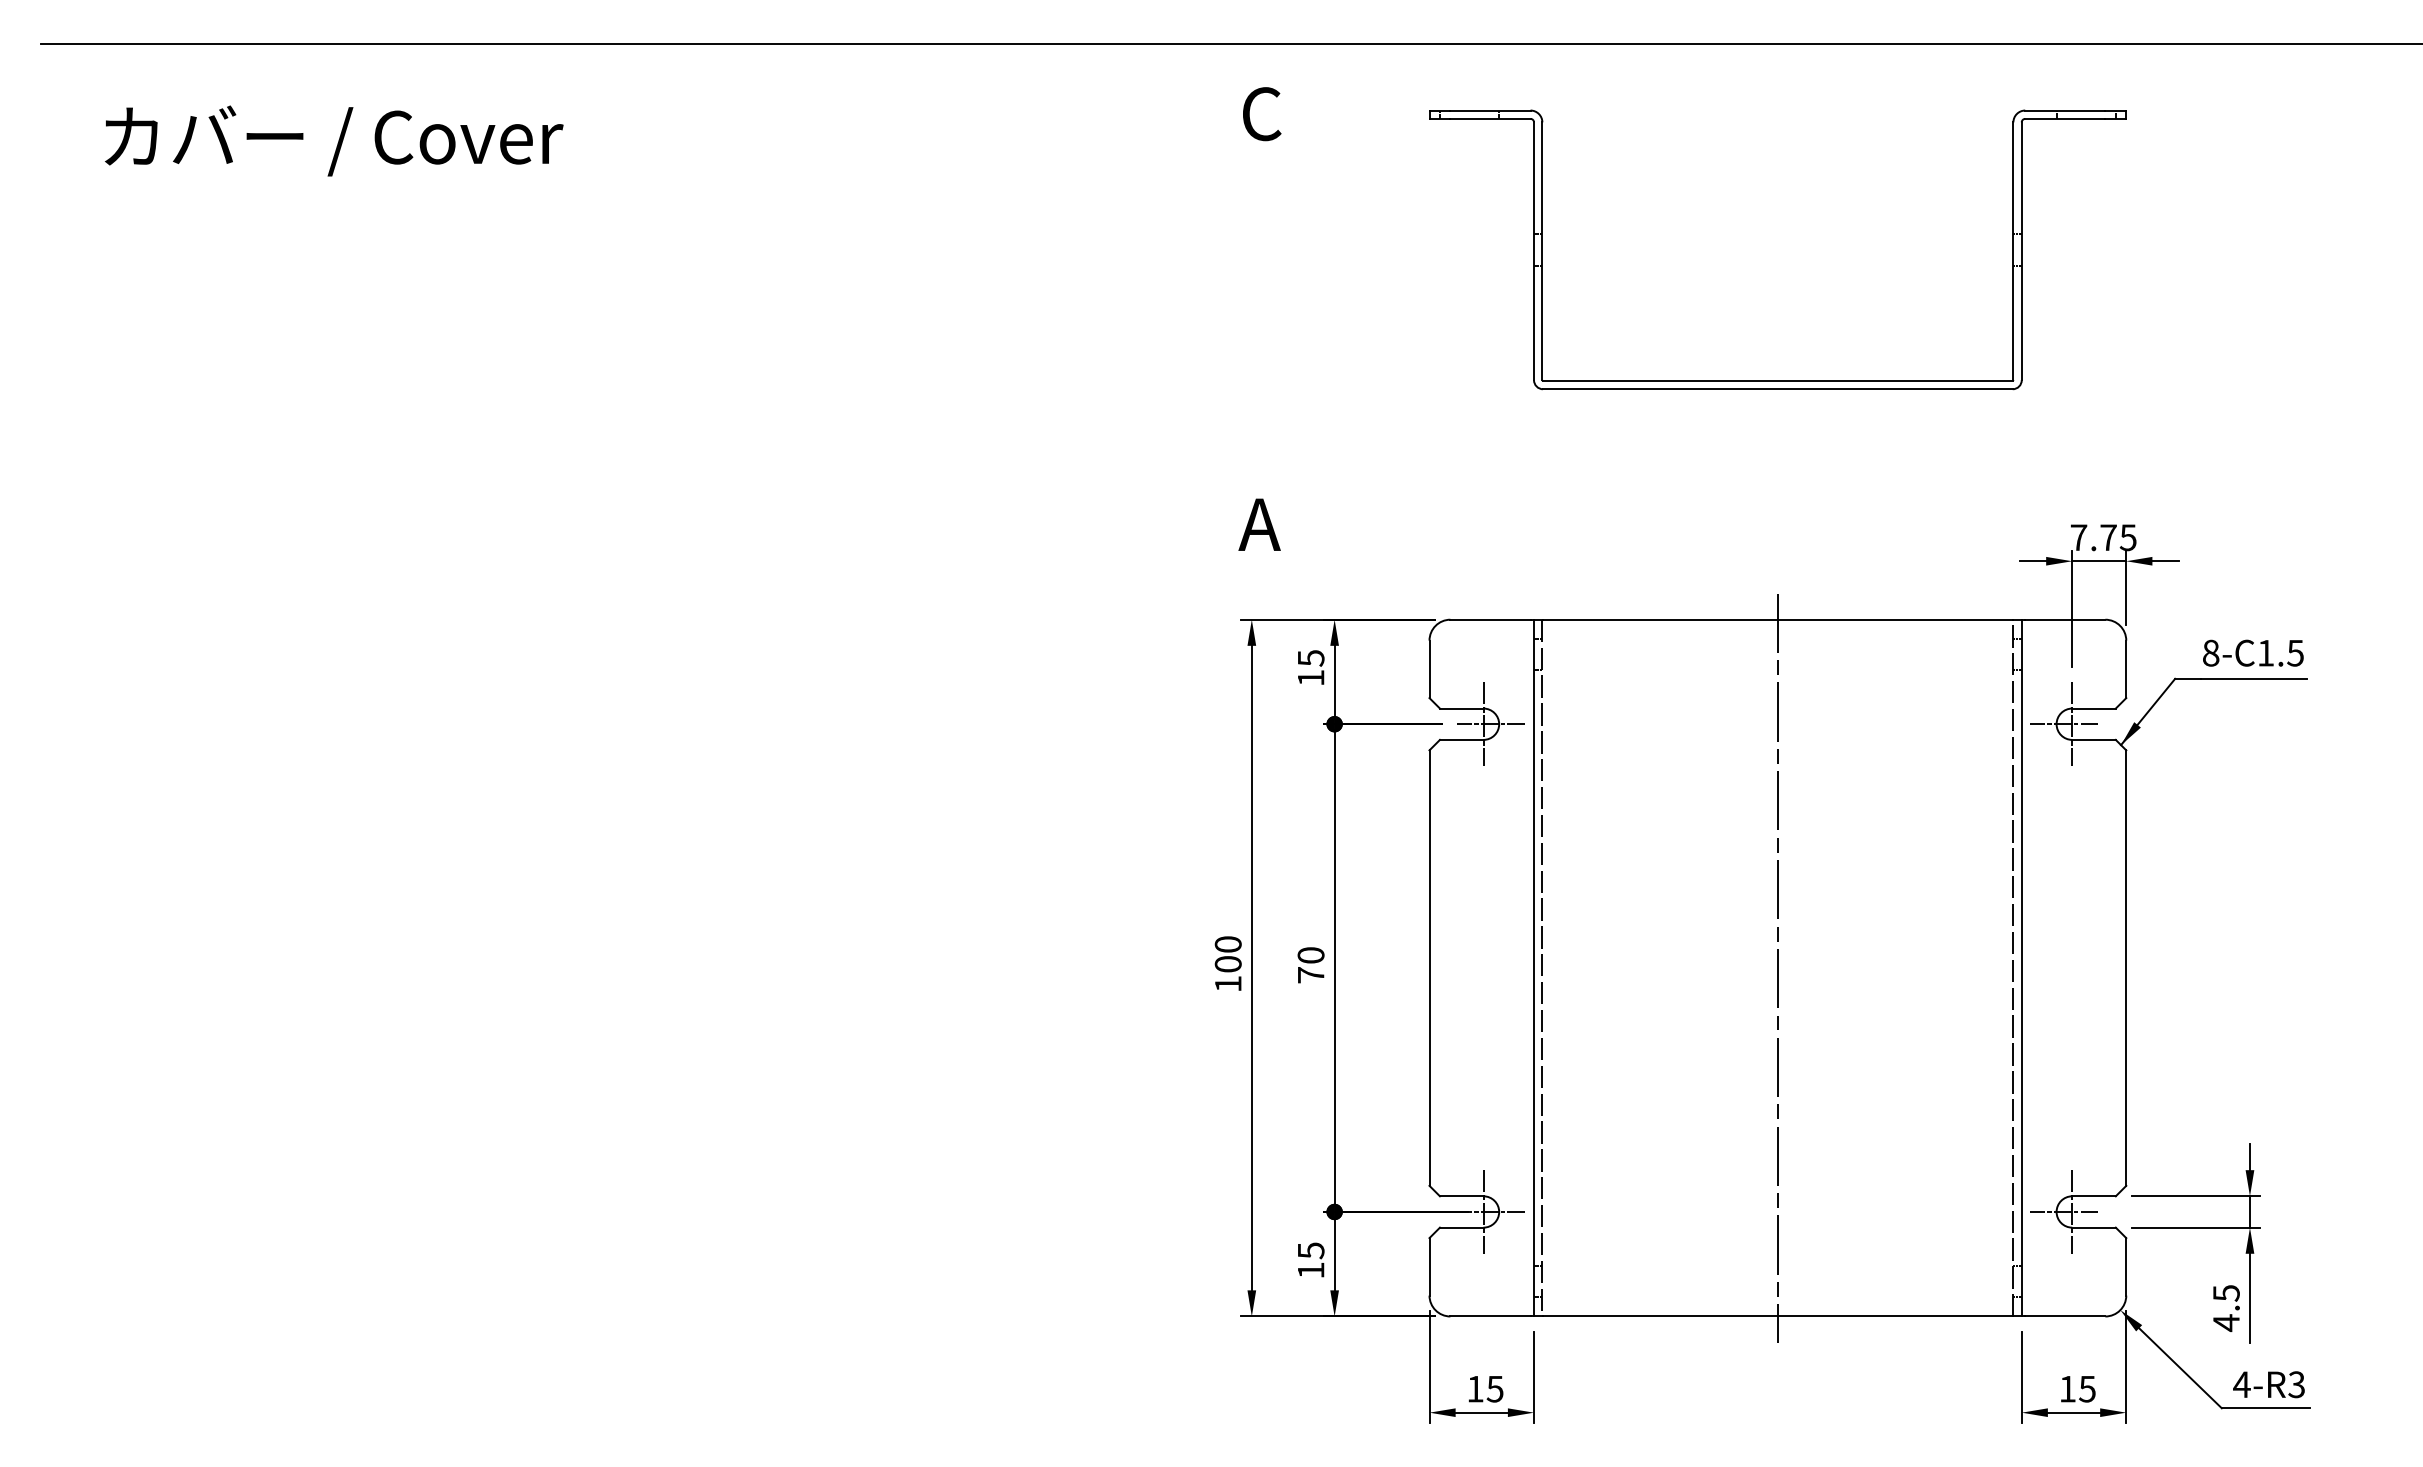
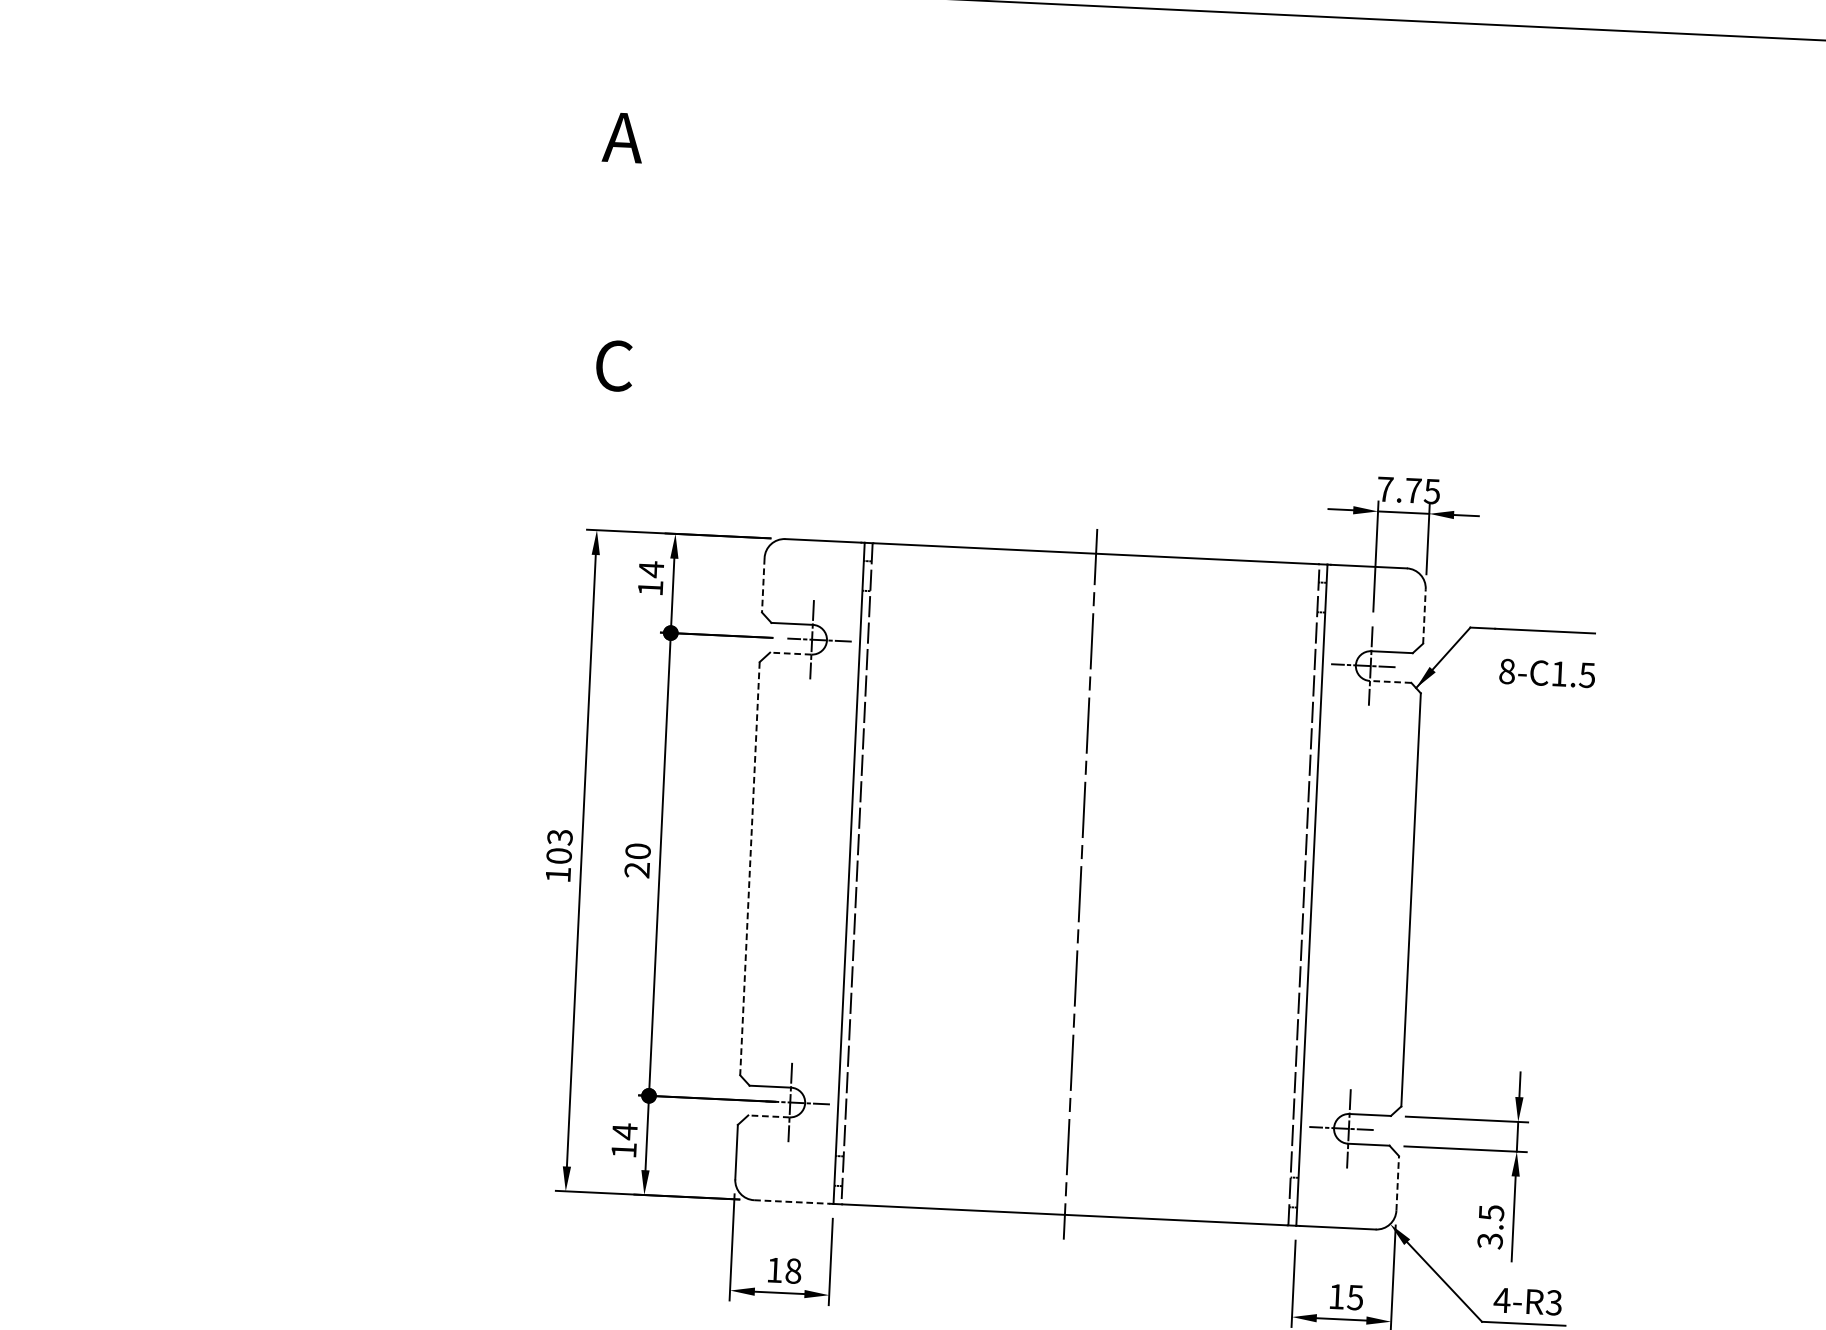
text: (1262, 114) -> (614, 366), moved
part: (1777, 380) -> (1106, 326), removed
text: (1259, 524) -> (622, 137), moved
text: (2253, 652) -> (1547, 672), moved
text: (1311, 658) -> (651, 569), 15 -> 14
line: (1429, 669) -> (763, 585), solid -> dashed
line: (2126, 669) -> (1424, 616), solid -> dashed
line: (1461, 739) -> (790, 653), solid -> dashed
line: (2094, 739) -> (1391, 681), solid -> dashed
text: (1228, 944) -> (560, 837), 100 -> 103
line: (1429, 968) -> (749, 869), solid -> dashed
text: (1310, 975) -> (636, 870), 70 -> 20
line: (1461, 1227) -> (768, 1116), solid -> dashed
text: (1311, 1250) -> (625, 1131), 15 -> 14
line: (2126, 1266) -> (1397, 1183), solid -> dashed
line: (1490, 1316) -> (792, 1202), solid -> dashed
text: (2226, 1323) -> (1490, 1241), 4.5 -> 3.5
text: (1494, 1388) -> (792, 1270), 15 -> 18

